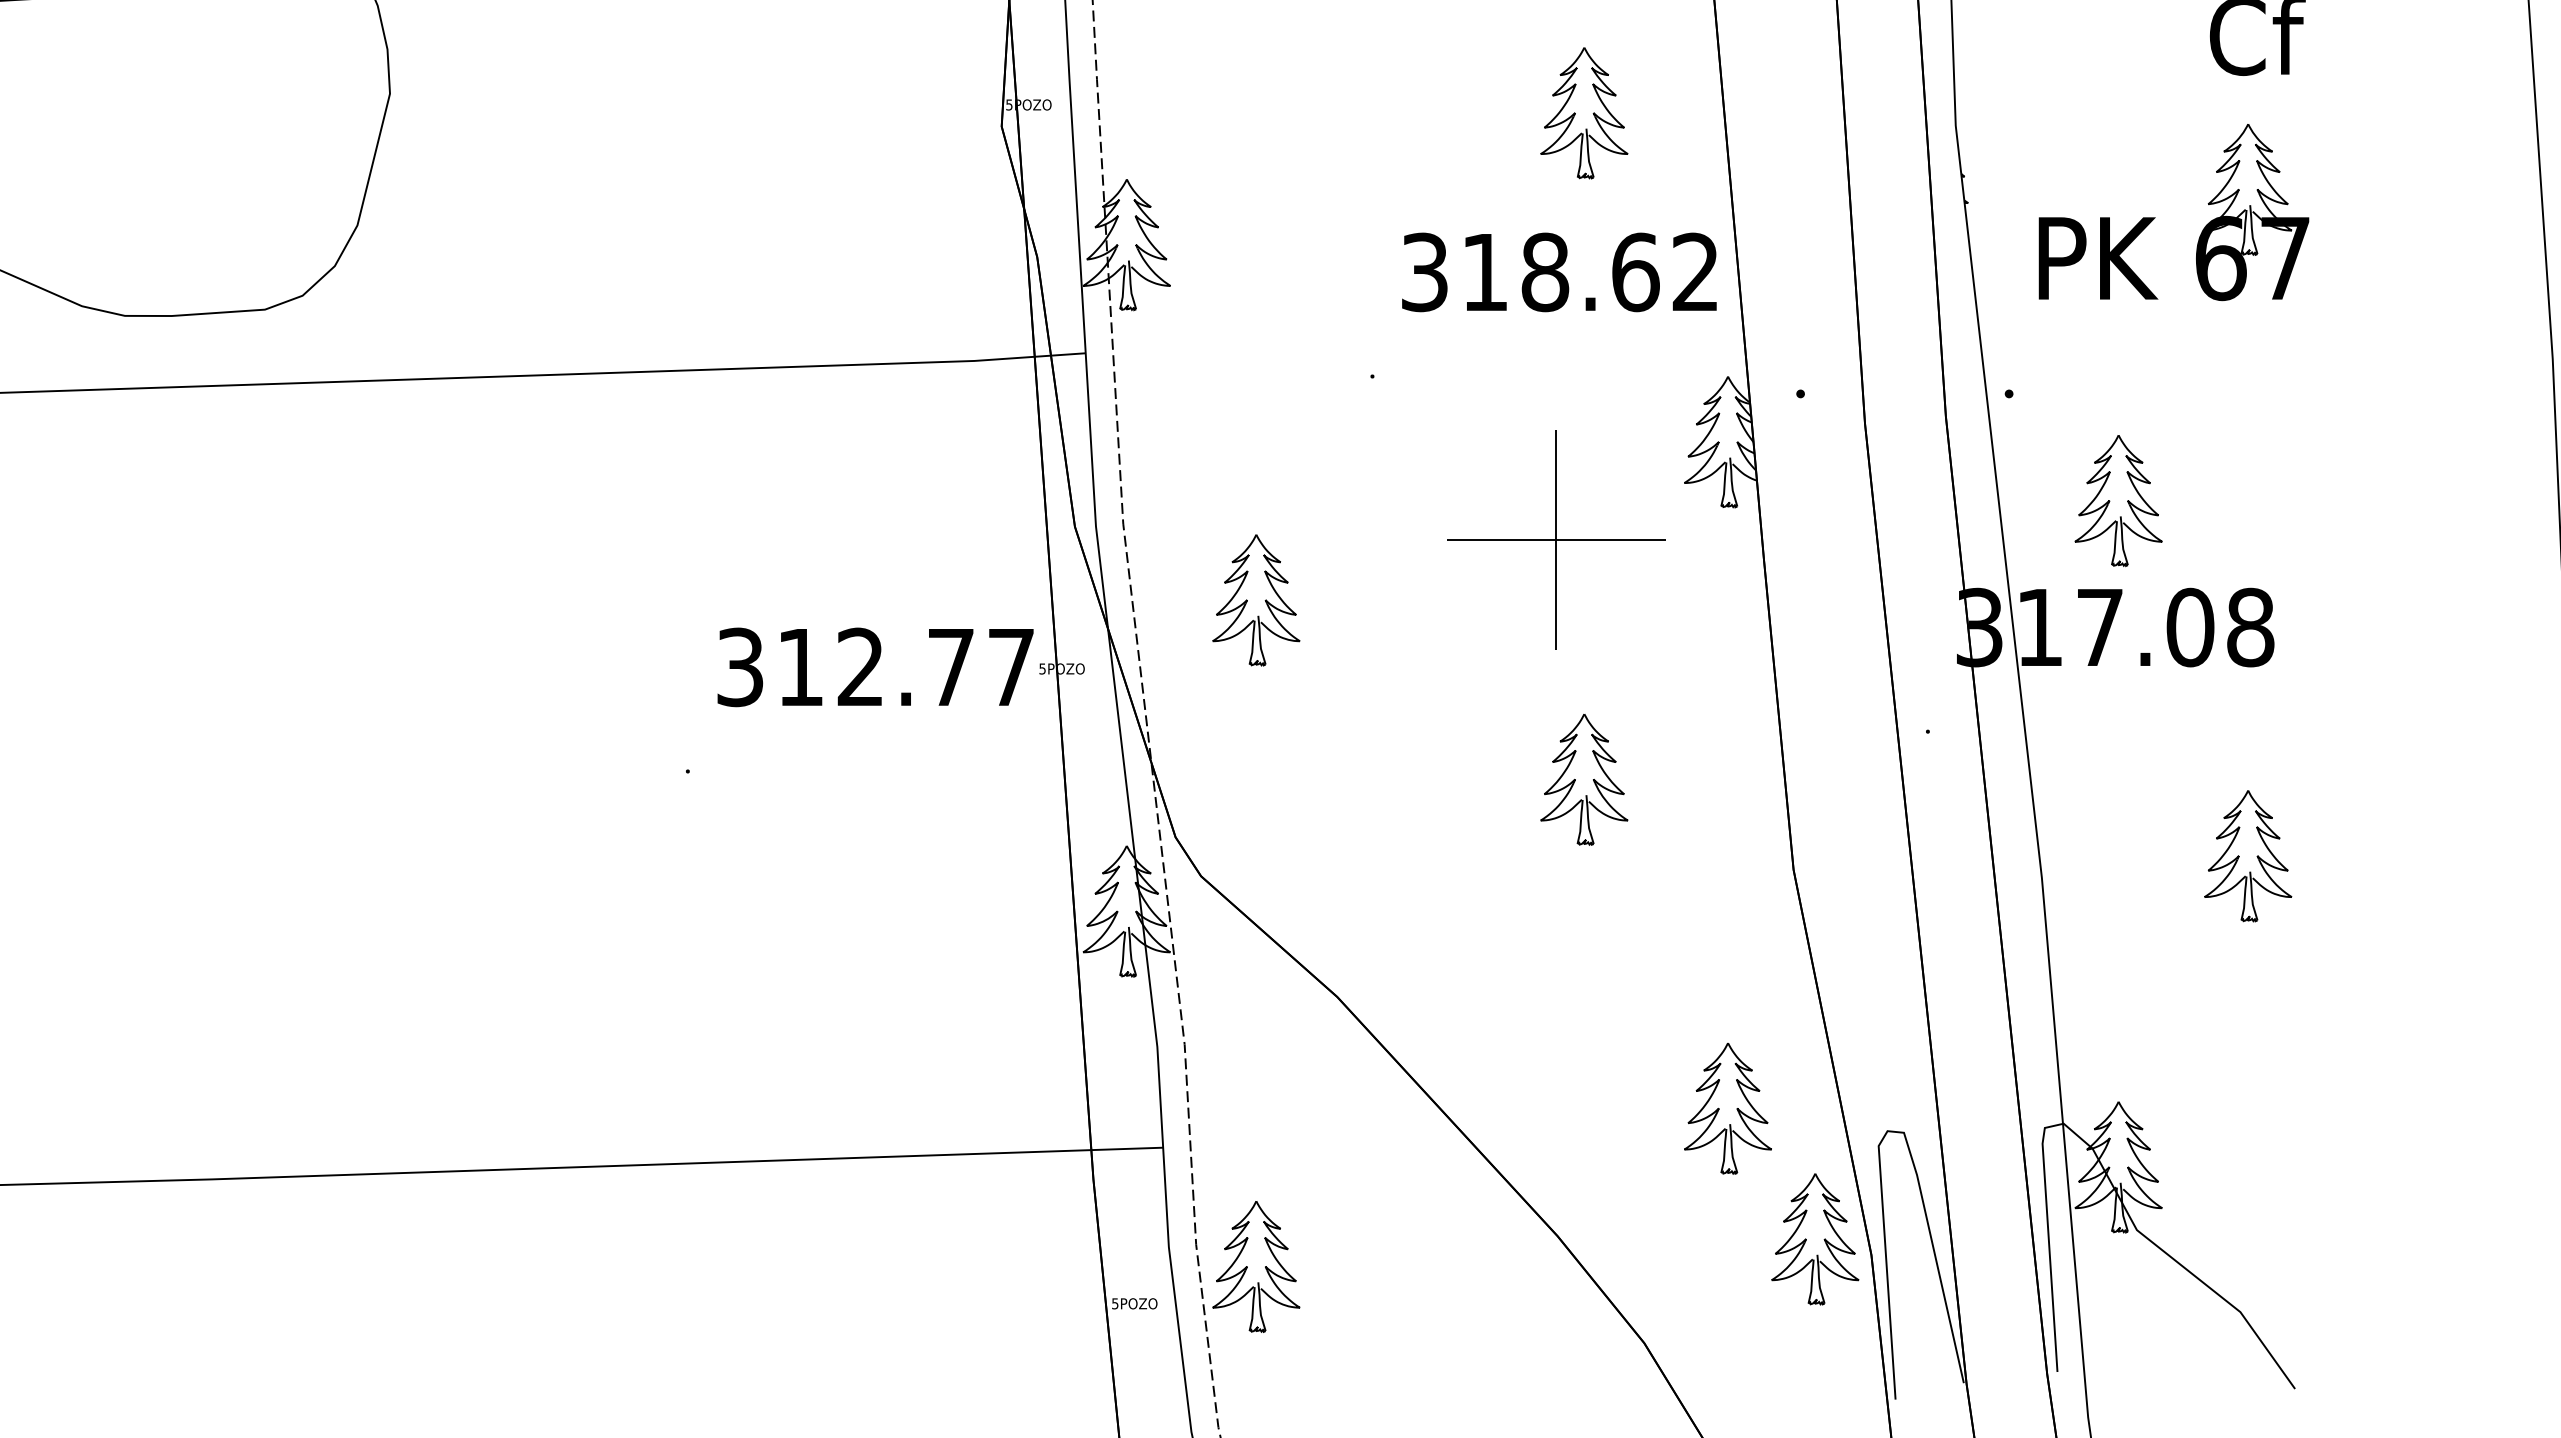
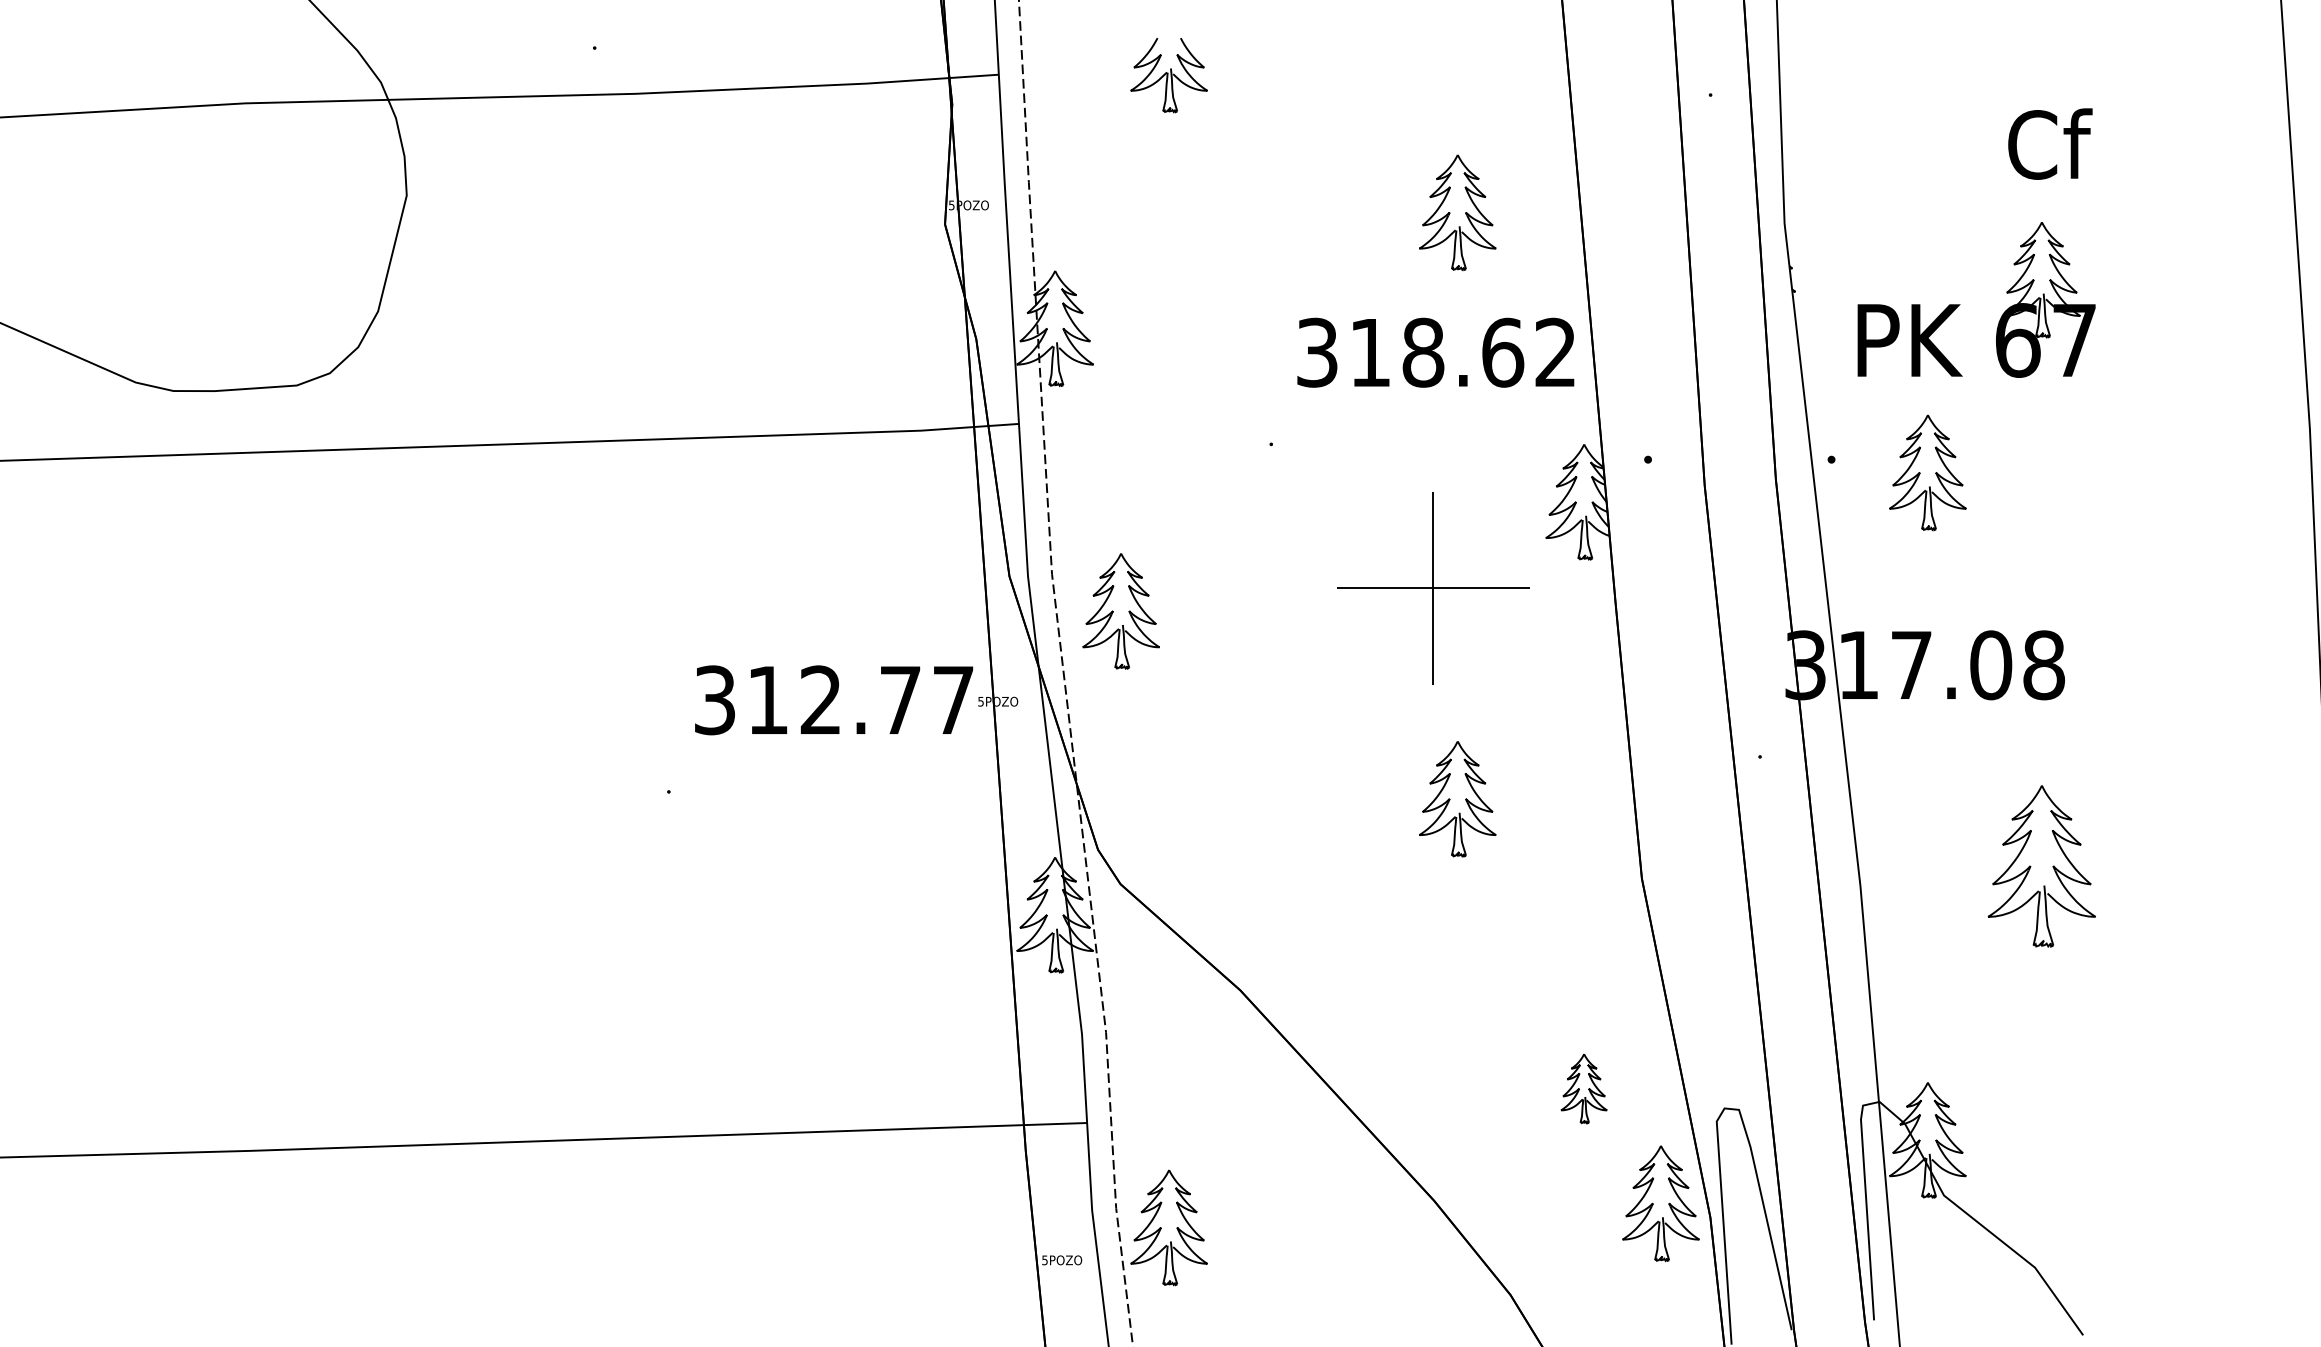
part: (2118, 500) -> (1927, 472), moved
part: (1255, 600) -> (1120, 611), moved
part: (2247, 856) -> (2041, 866), size x1.4
part: (1727, 1108) -> (1583, 1088), size x0.6

